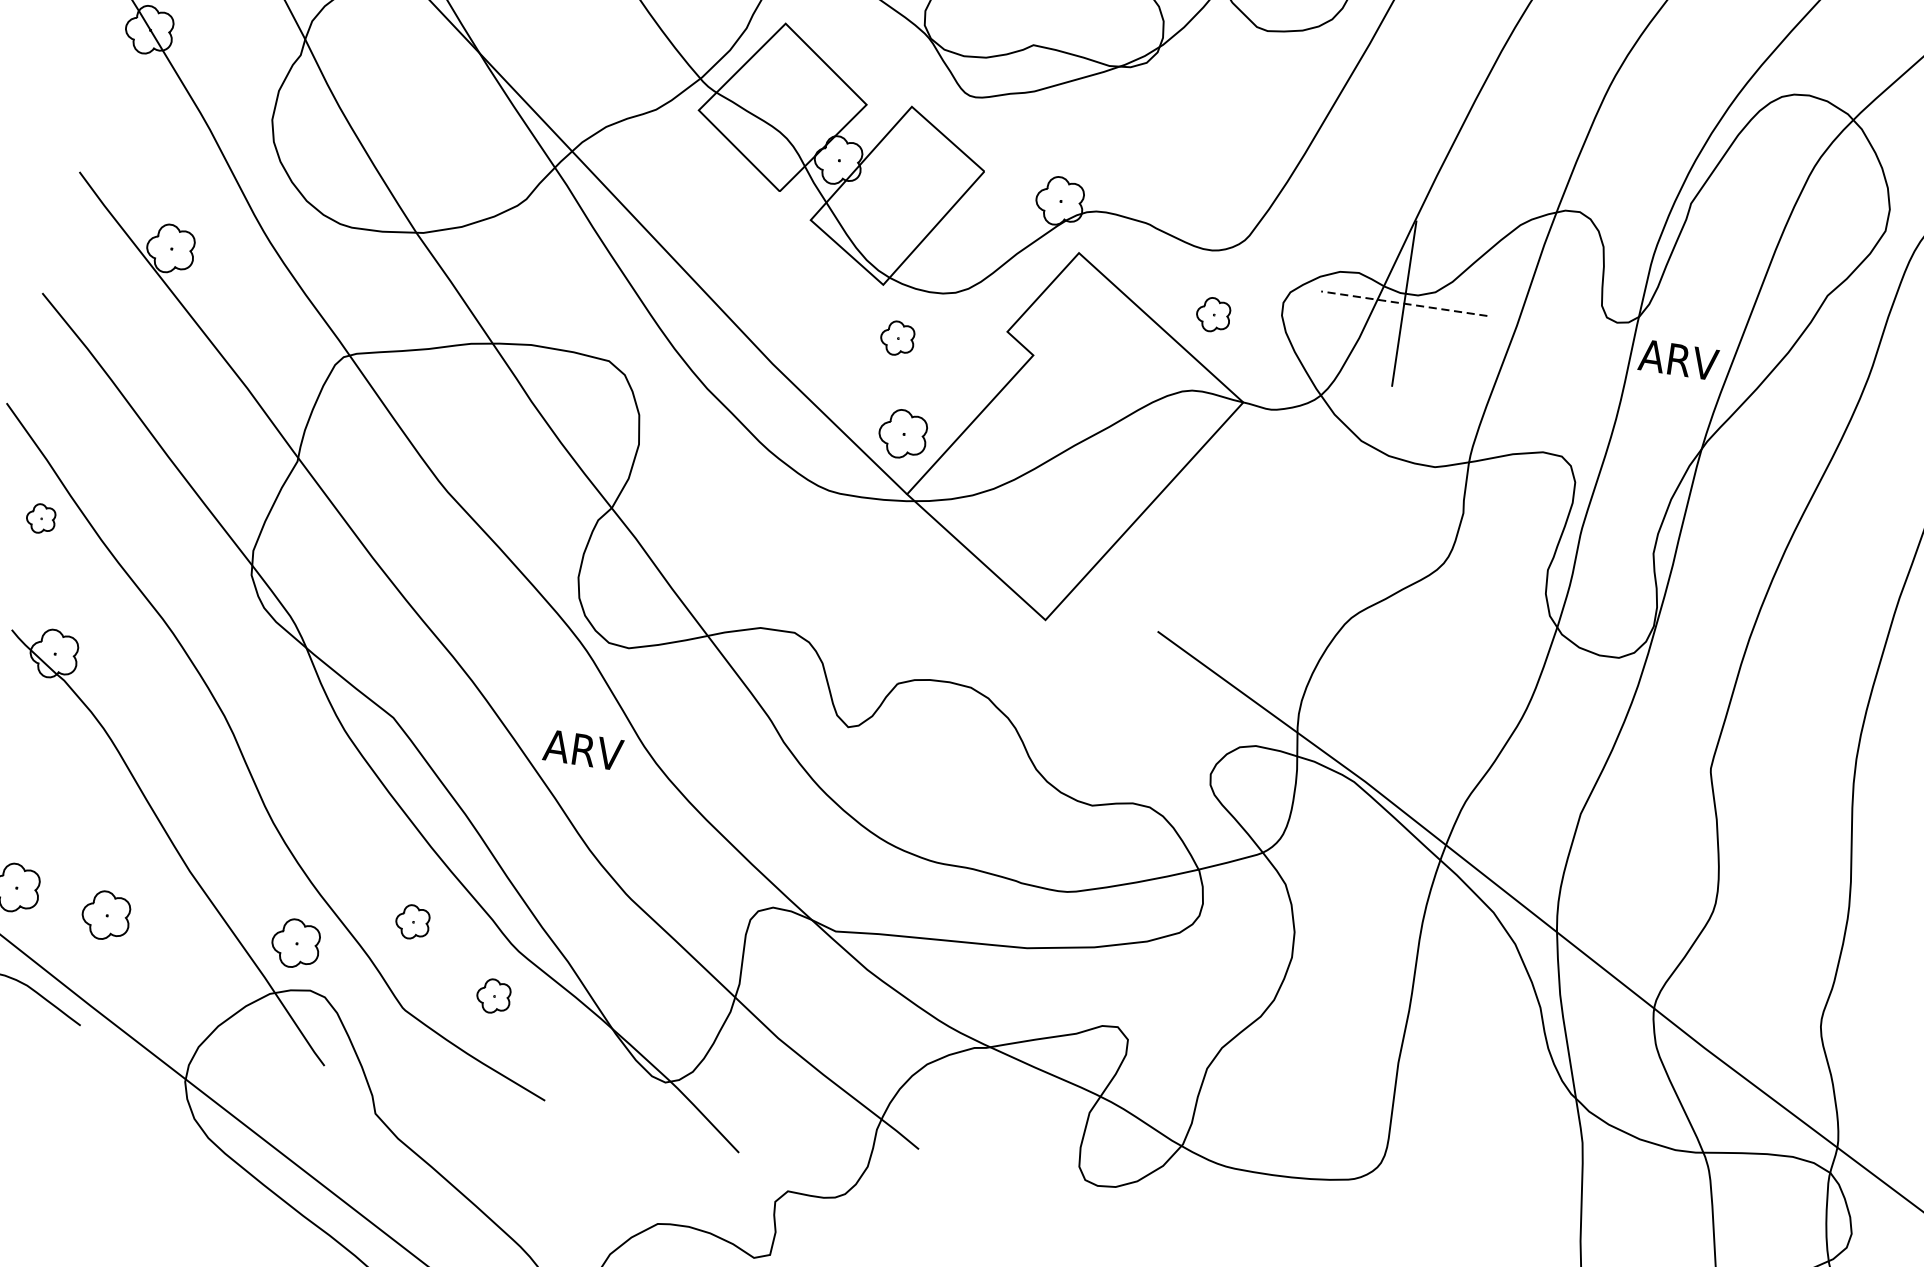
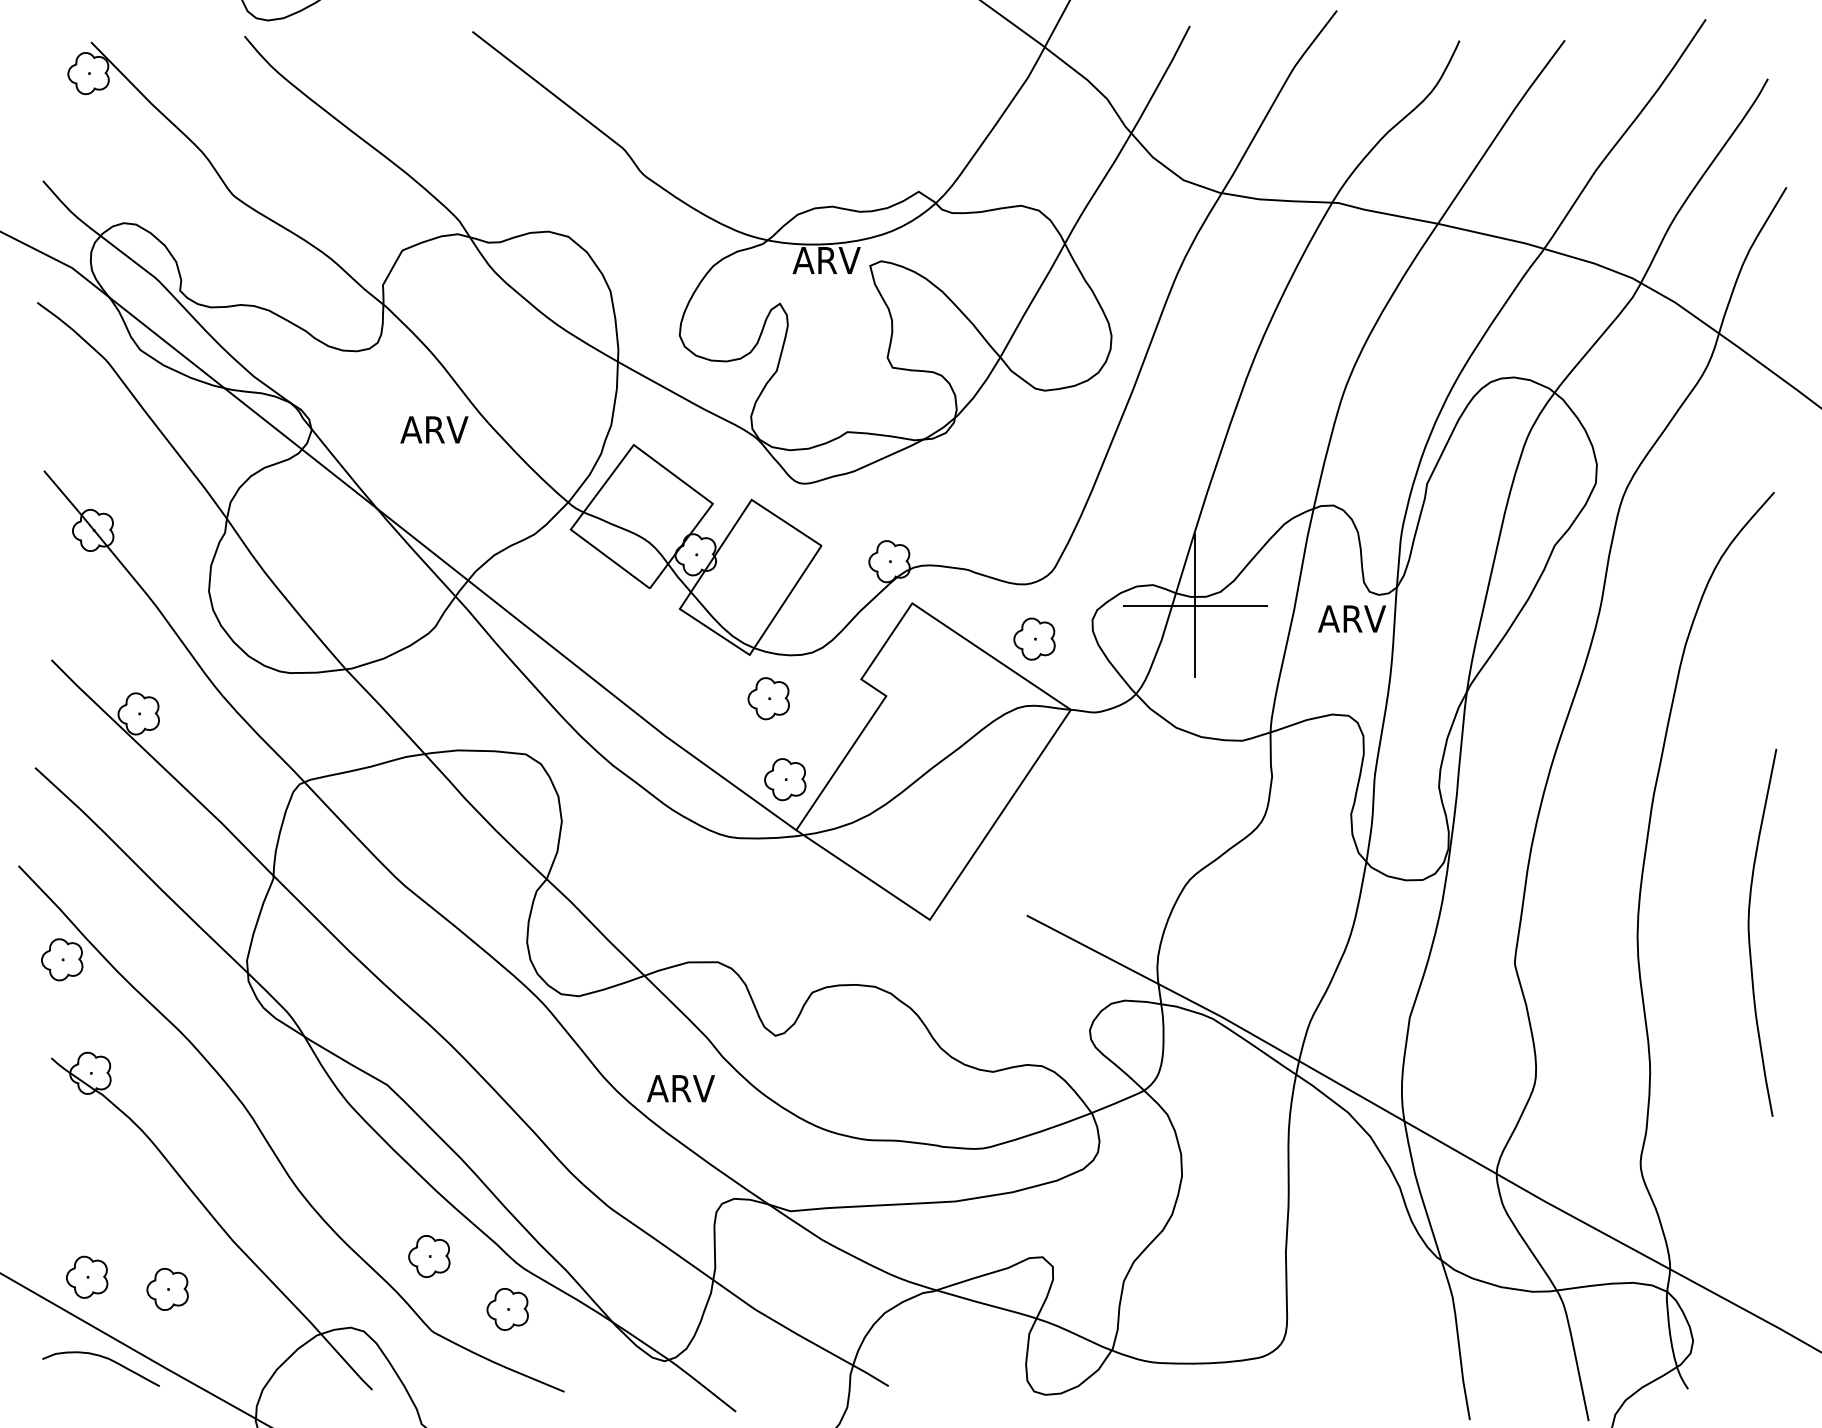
line: (1403, 303) -> (1194, 605), dashed -> solid
part: (1213, 314) -> (1034, 638), size x1.43
part: (897, 338) -> (768, 698), size x1.43
text: (1679, 359) -> (1352, 618), moved
part: (41, 518) -> (62, 959), size x1.67
text: (582, 749) -> (680, 1088), moved
part: (412, 922) -> (429, 1256), size x1.43
part: (295, 943) -> (332, 1289), removed
part: (493, 996) -> (507, 1309), size x1.43

